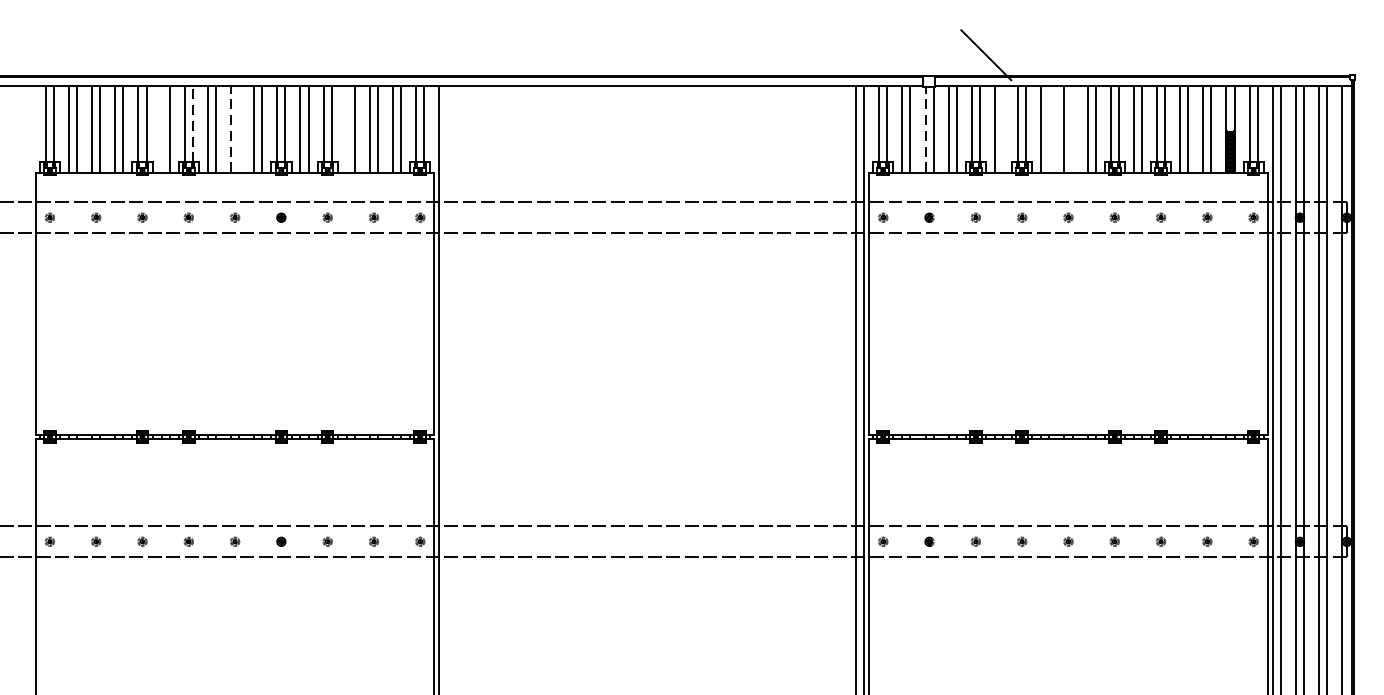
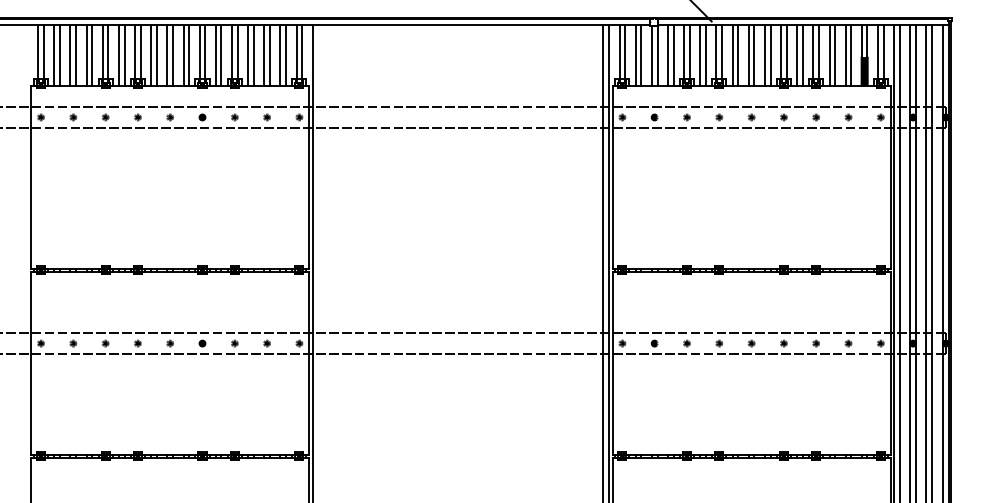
line: (192, 124) -> (140, 52), dashed -> solid
line: (160, 128) -> (118, 55), added
line: (239, 128) -> (173, 55), added
line: (347, 128) -> (248, 55), added
line: (1002, 128) -> (705, 55), added
line: (1049, 128) -> (738, 55), added
line: (1072, 128) -> (754, 55), added
line: (231, 130) -> (167, 56), dashed -> solid
line: (924, 130) -> (651, 56), dashed -> solid

